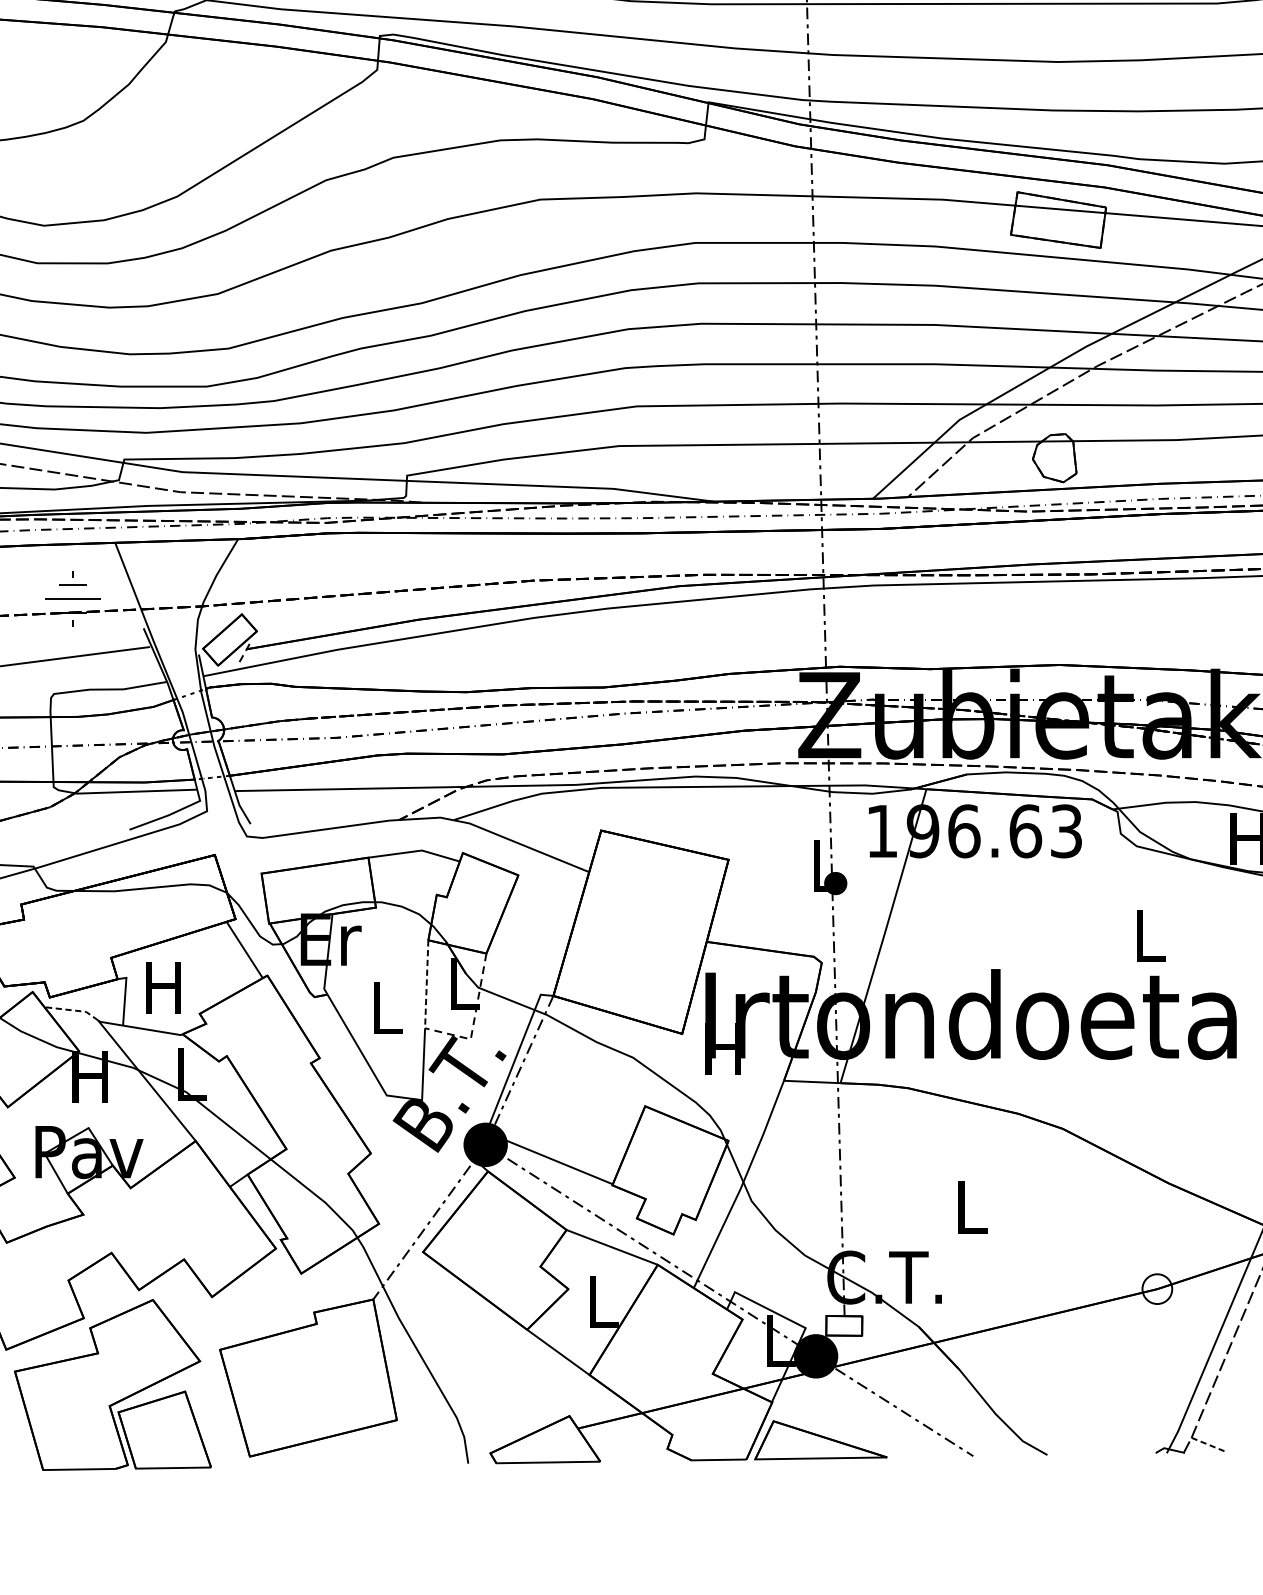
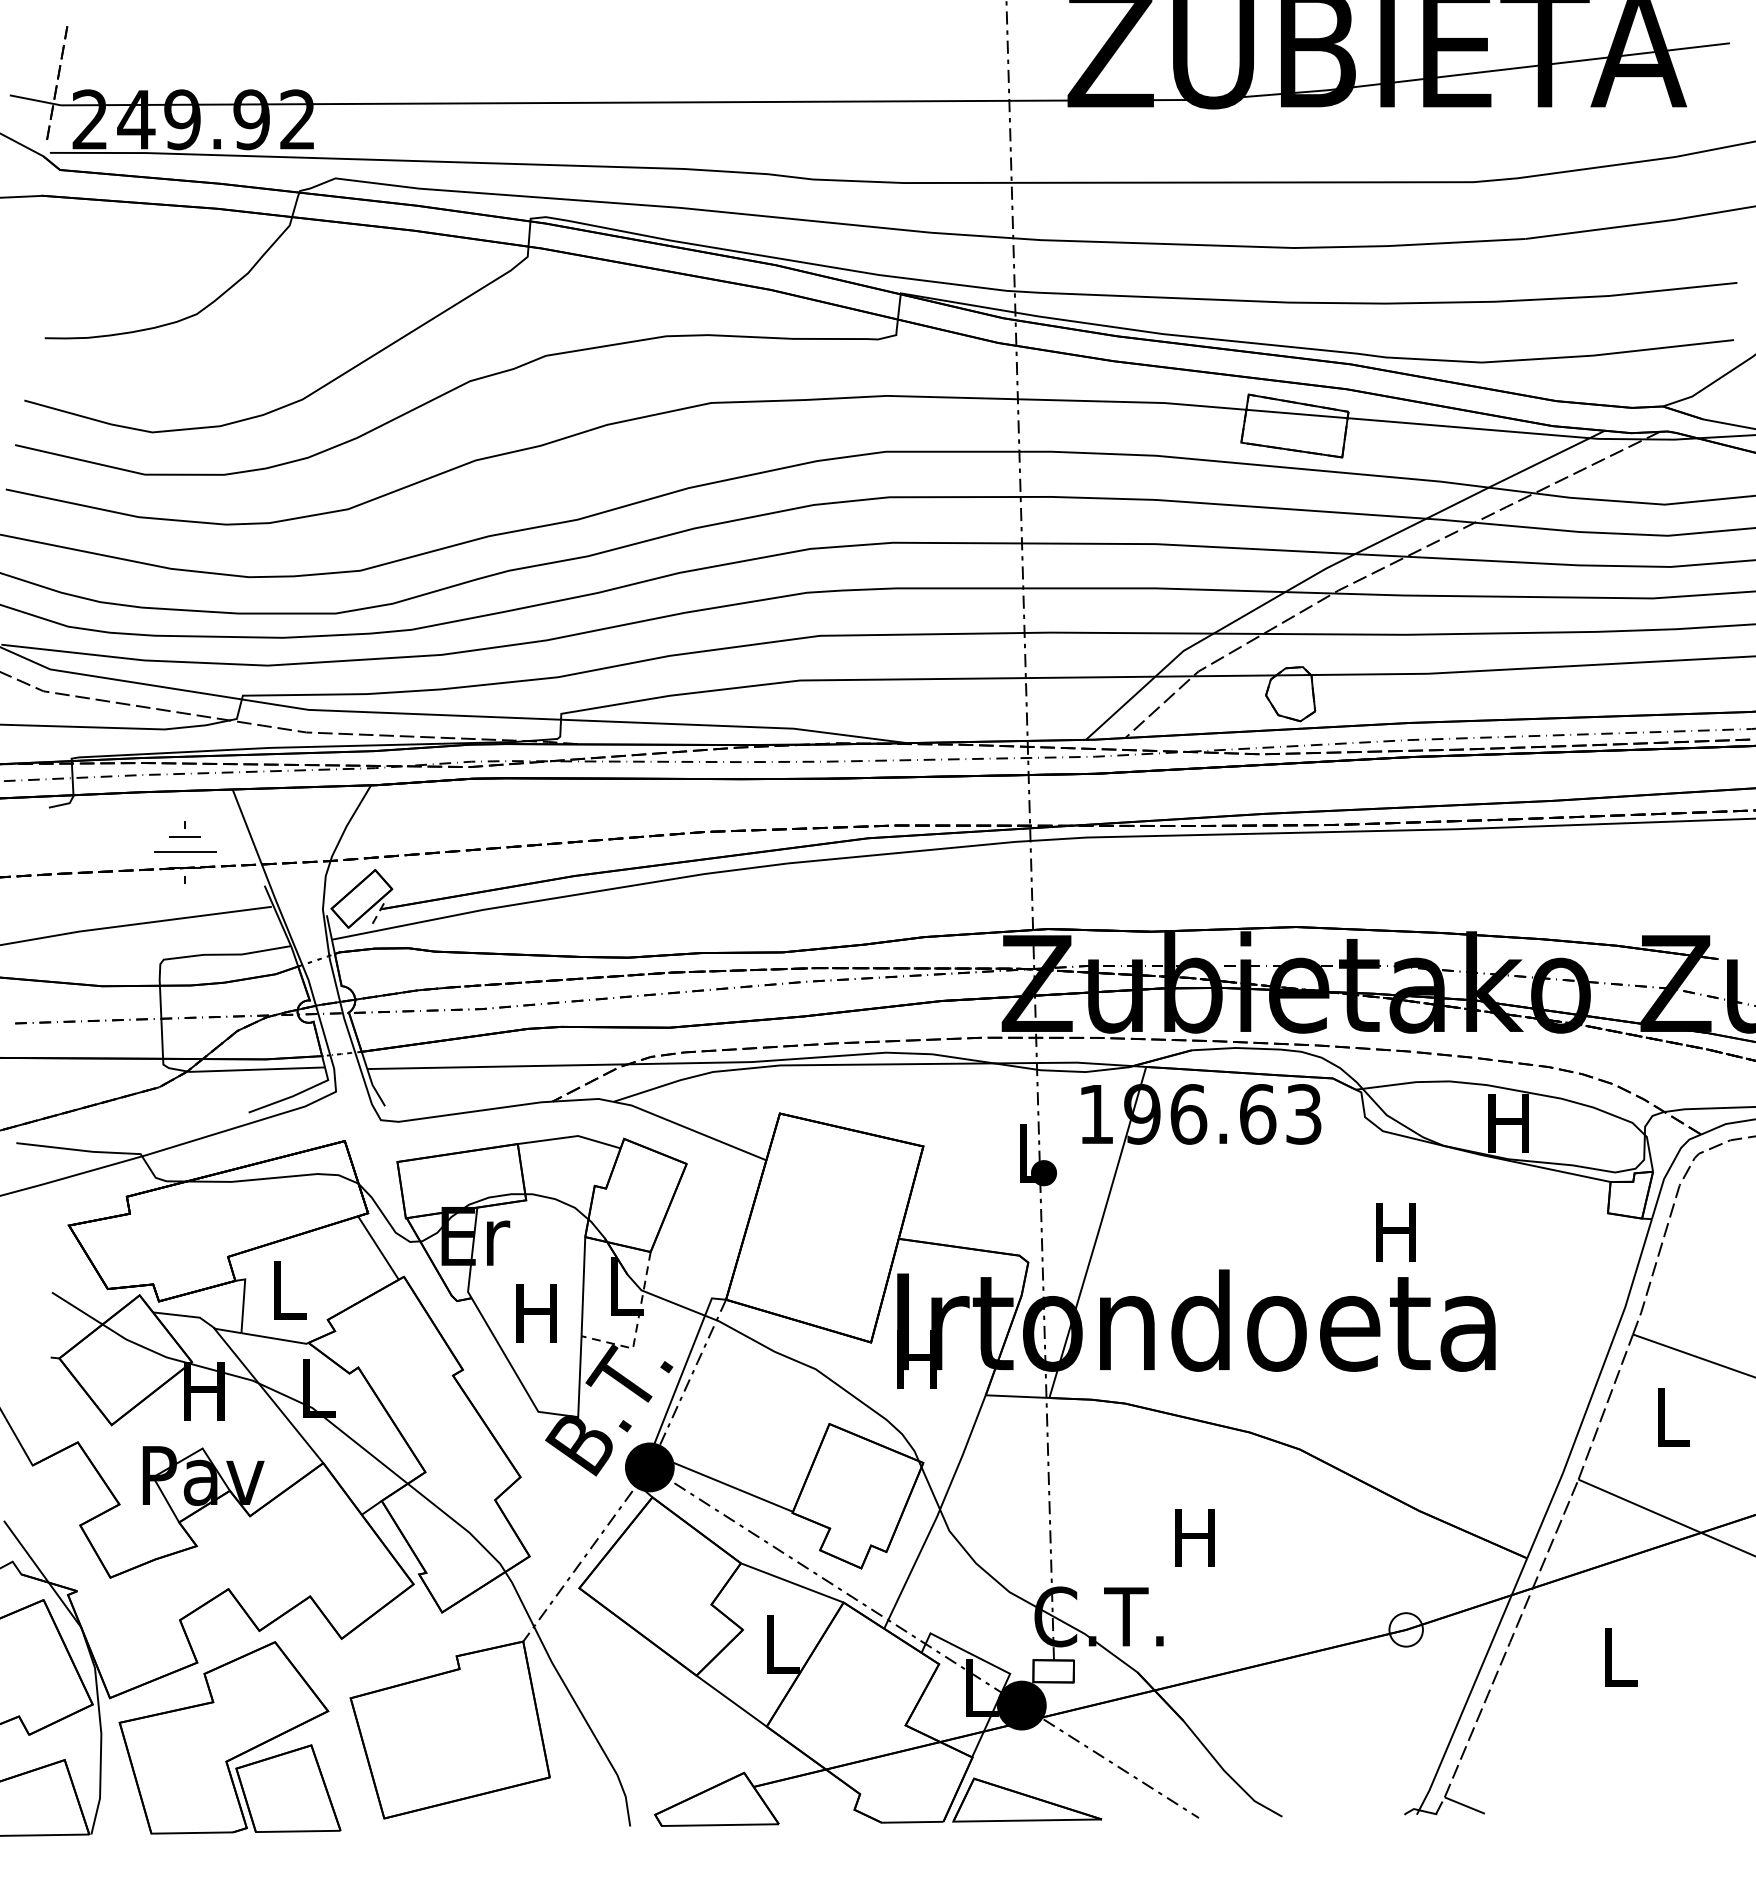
text: (1147, 936) -> (1395, 1232), L -> H
line: (426, 985) -> (583, 1287), dashed -> solid
text: (163, 987) -> (286, 1290), H -> L
text: (385, 1008) -> (536, 1313), L -> H
line: (73, 1010) -> (185, 1316), dashed -> solid
text: (969, 1207) -> (1194, 1537), L -> H
line: (1209, 1445) -> (1464, 1805), dashed -> solid

